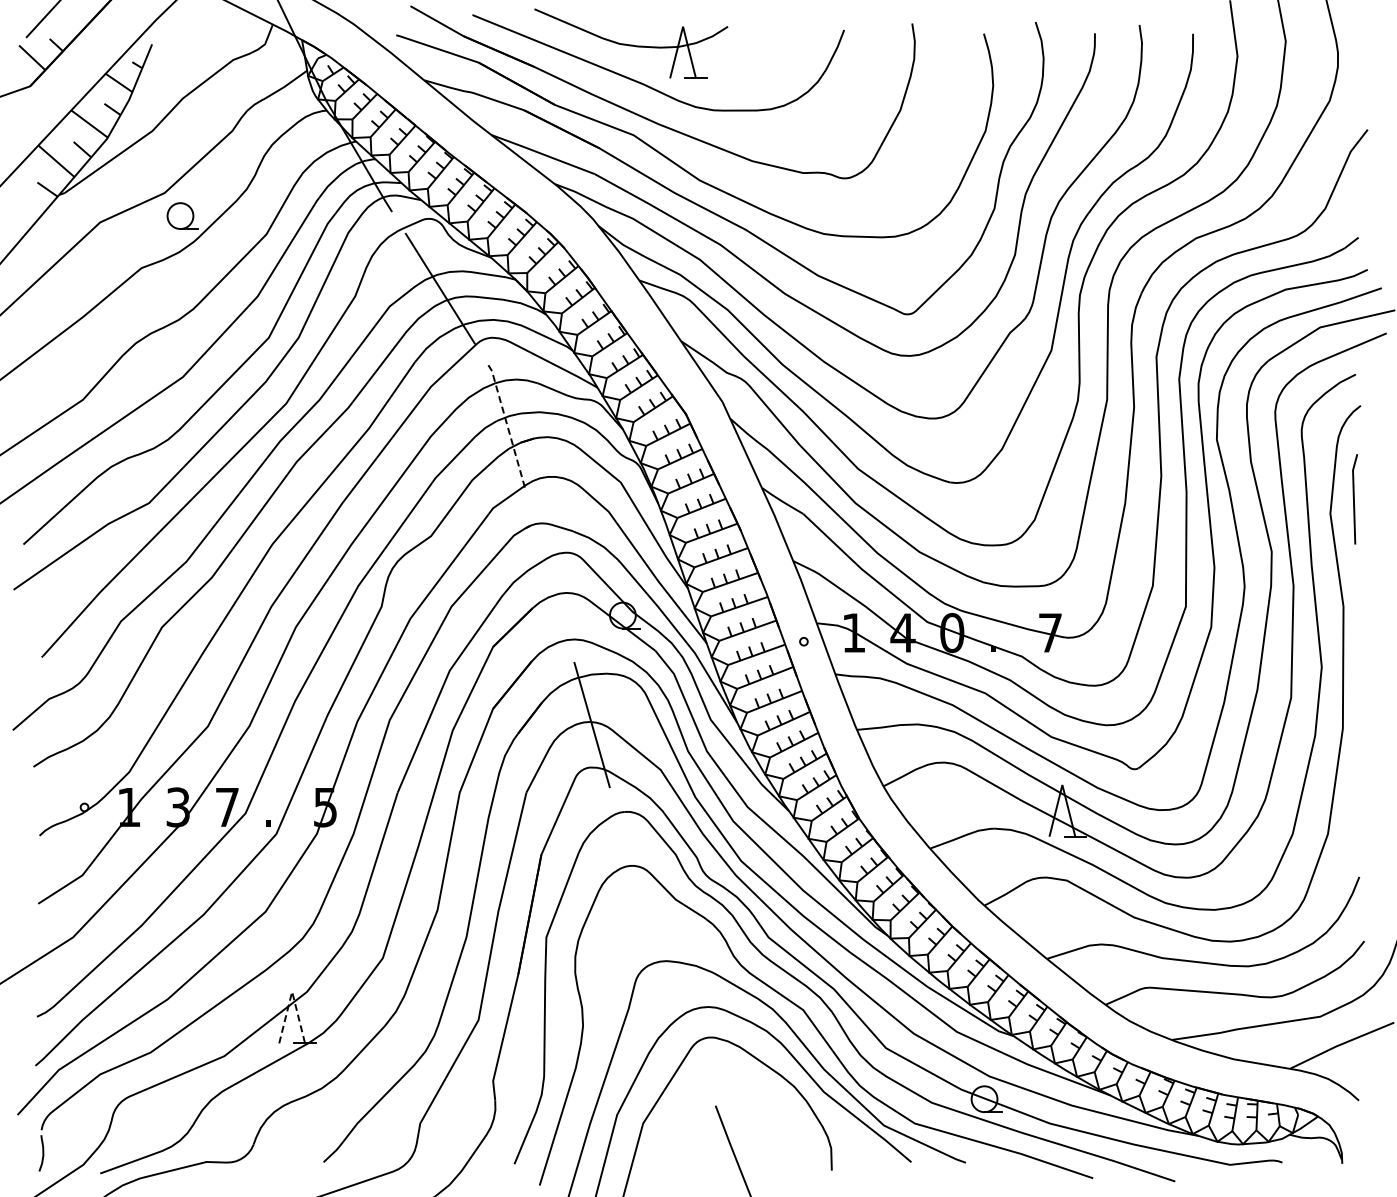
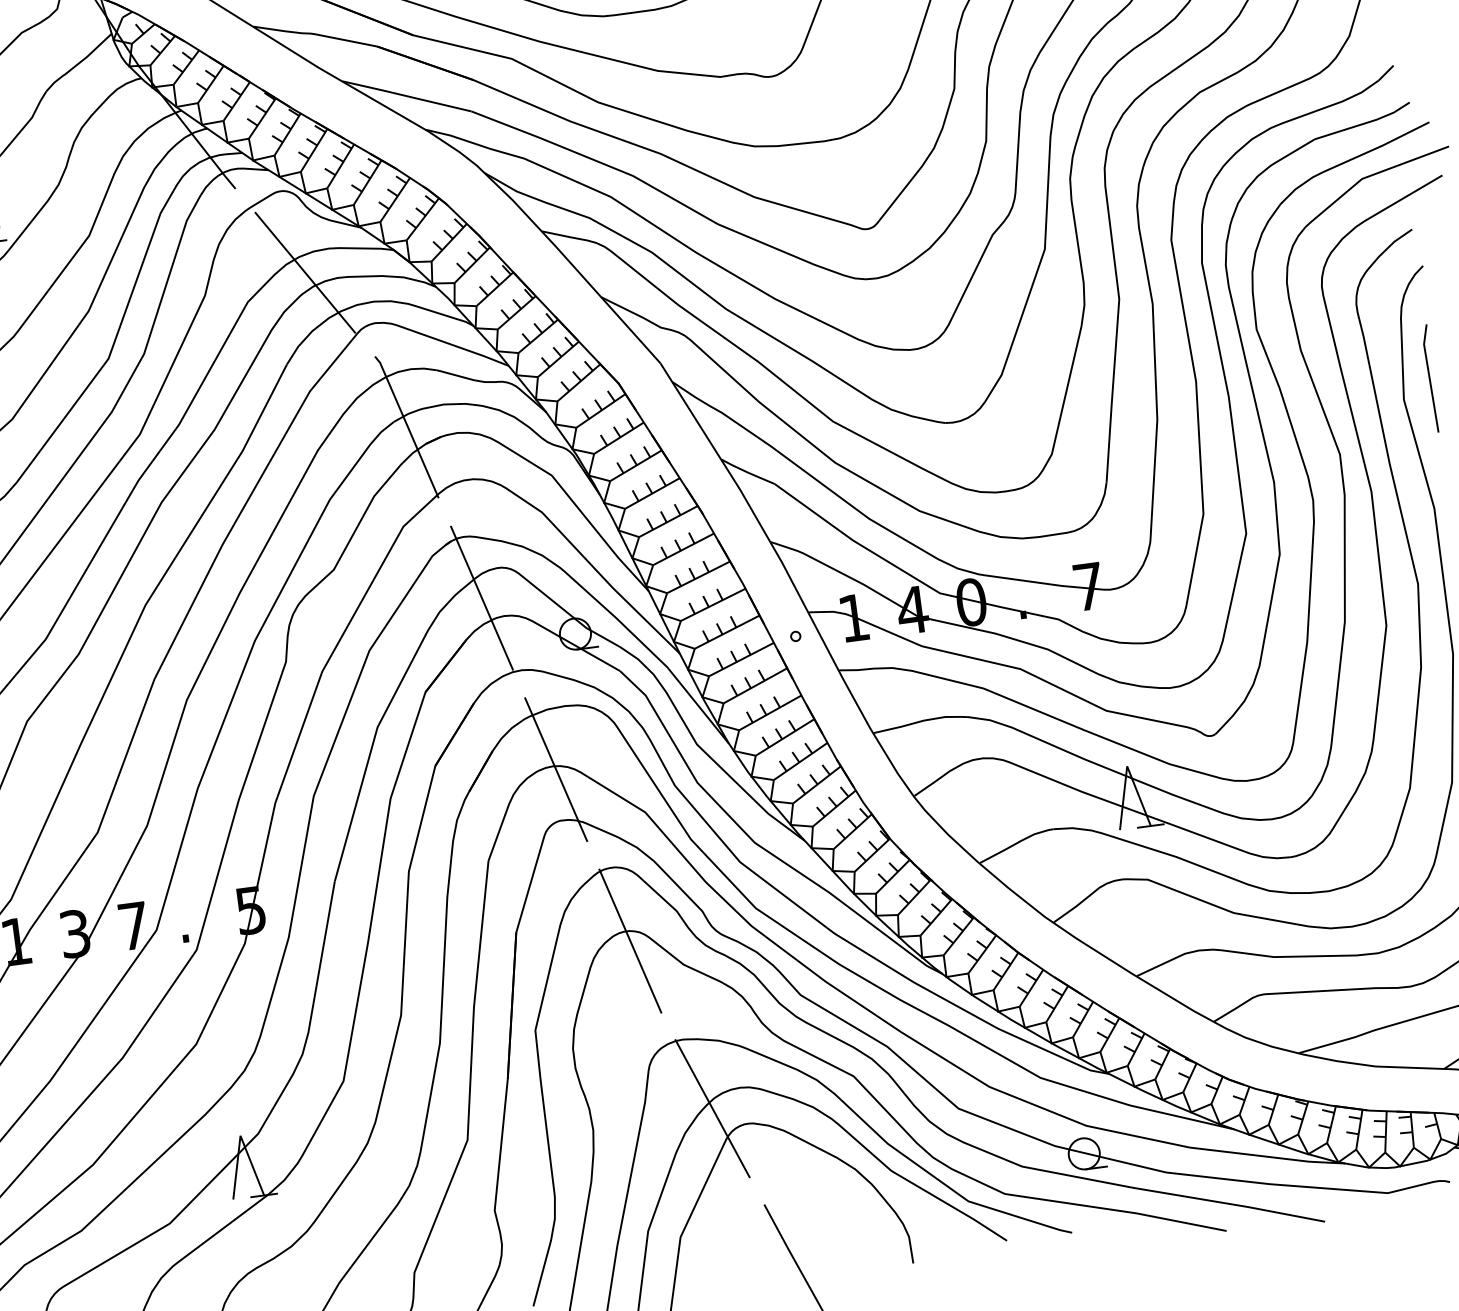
line: (507, 426) -> (407, 426), dashed -> solid
line: (549, 575) -> (481, 597), added
line: (633, 874) -> (629, 941), added
line: (292, 991) -> (240, 1135), dashed -> solid
line: (683, 1020) -> (712, 1107), added

